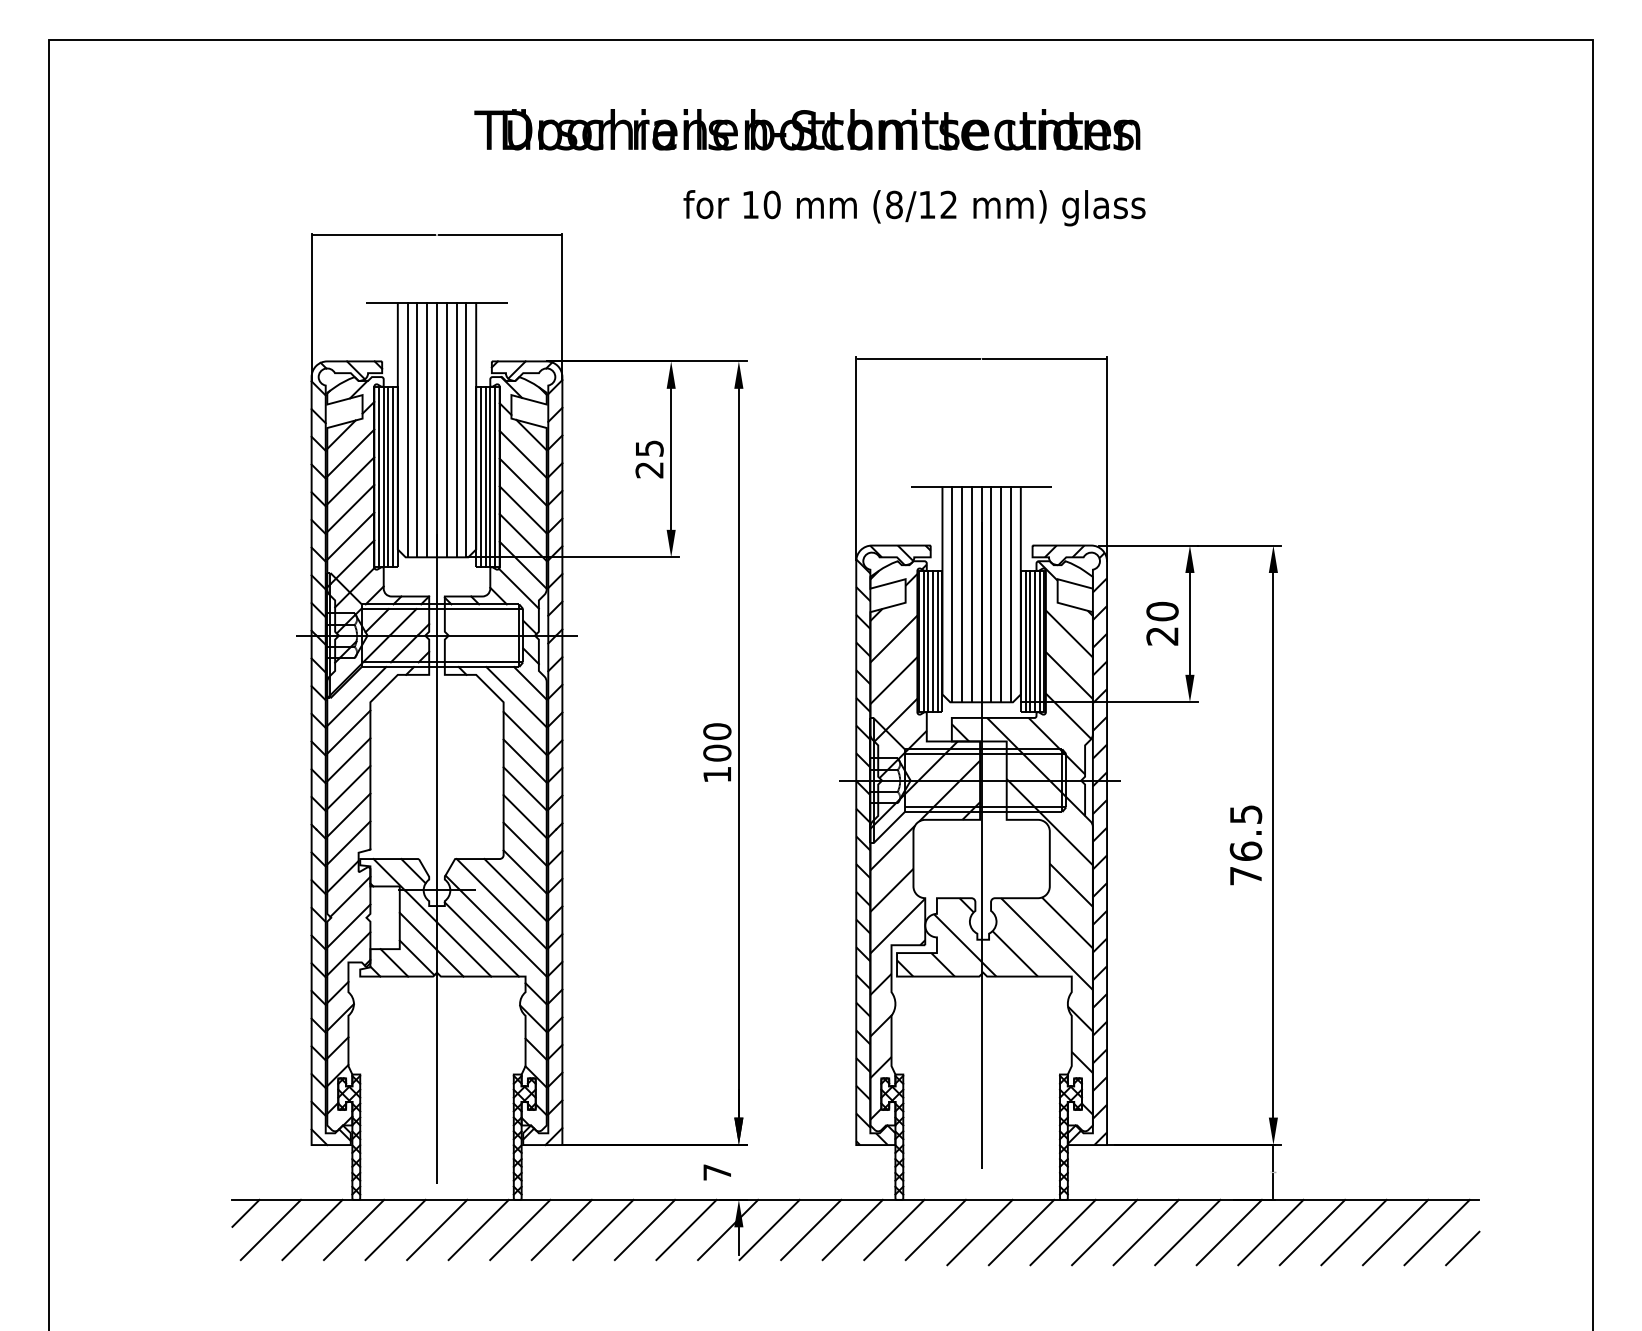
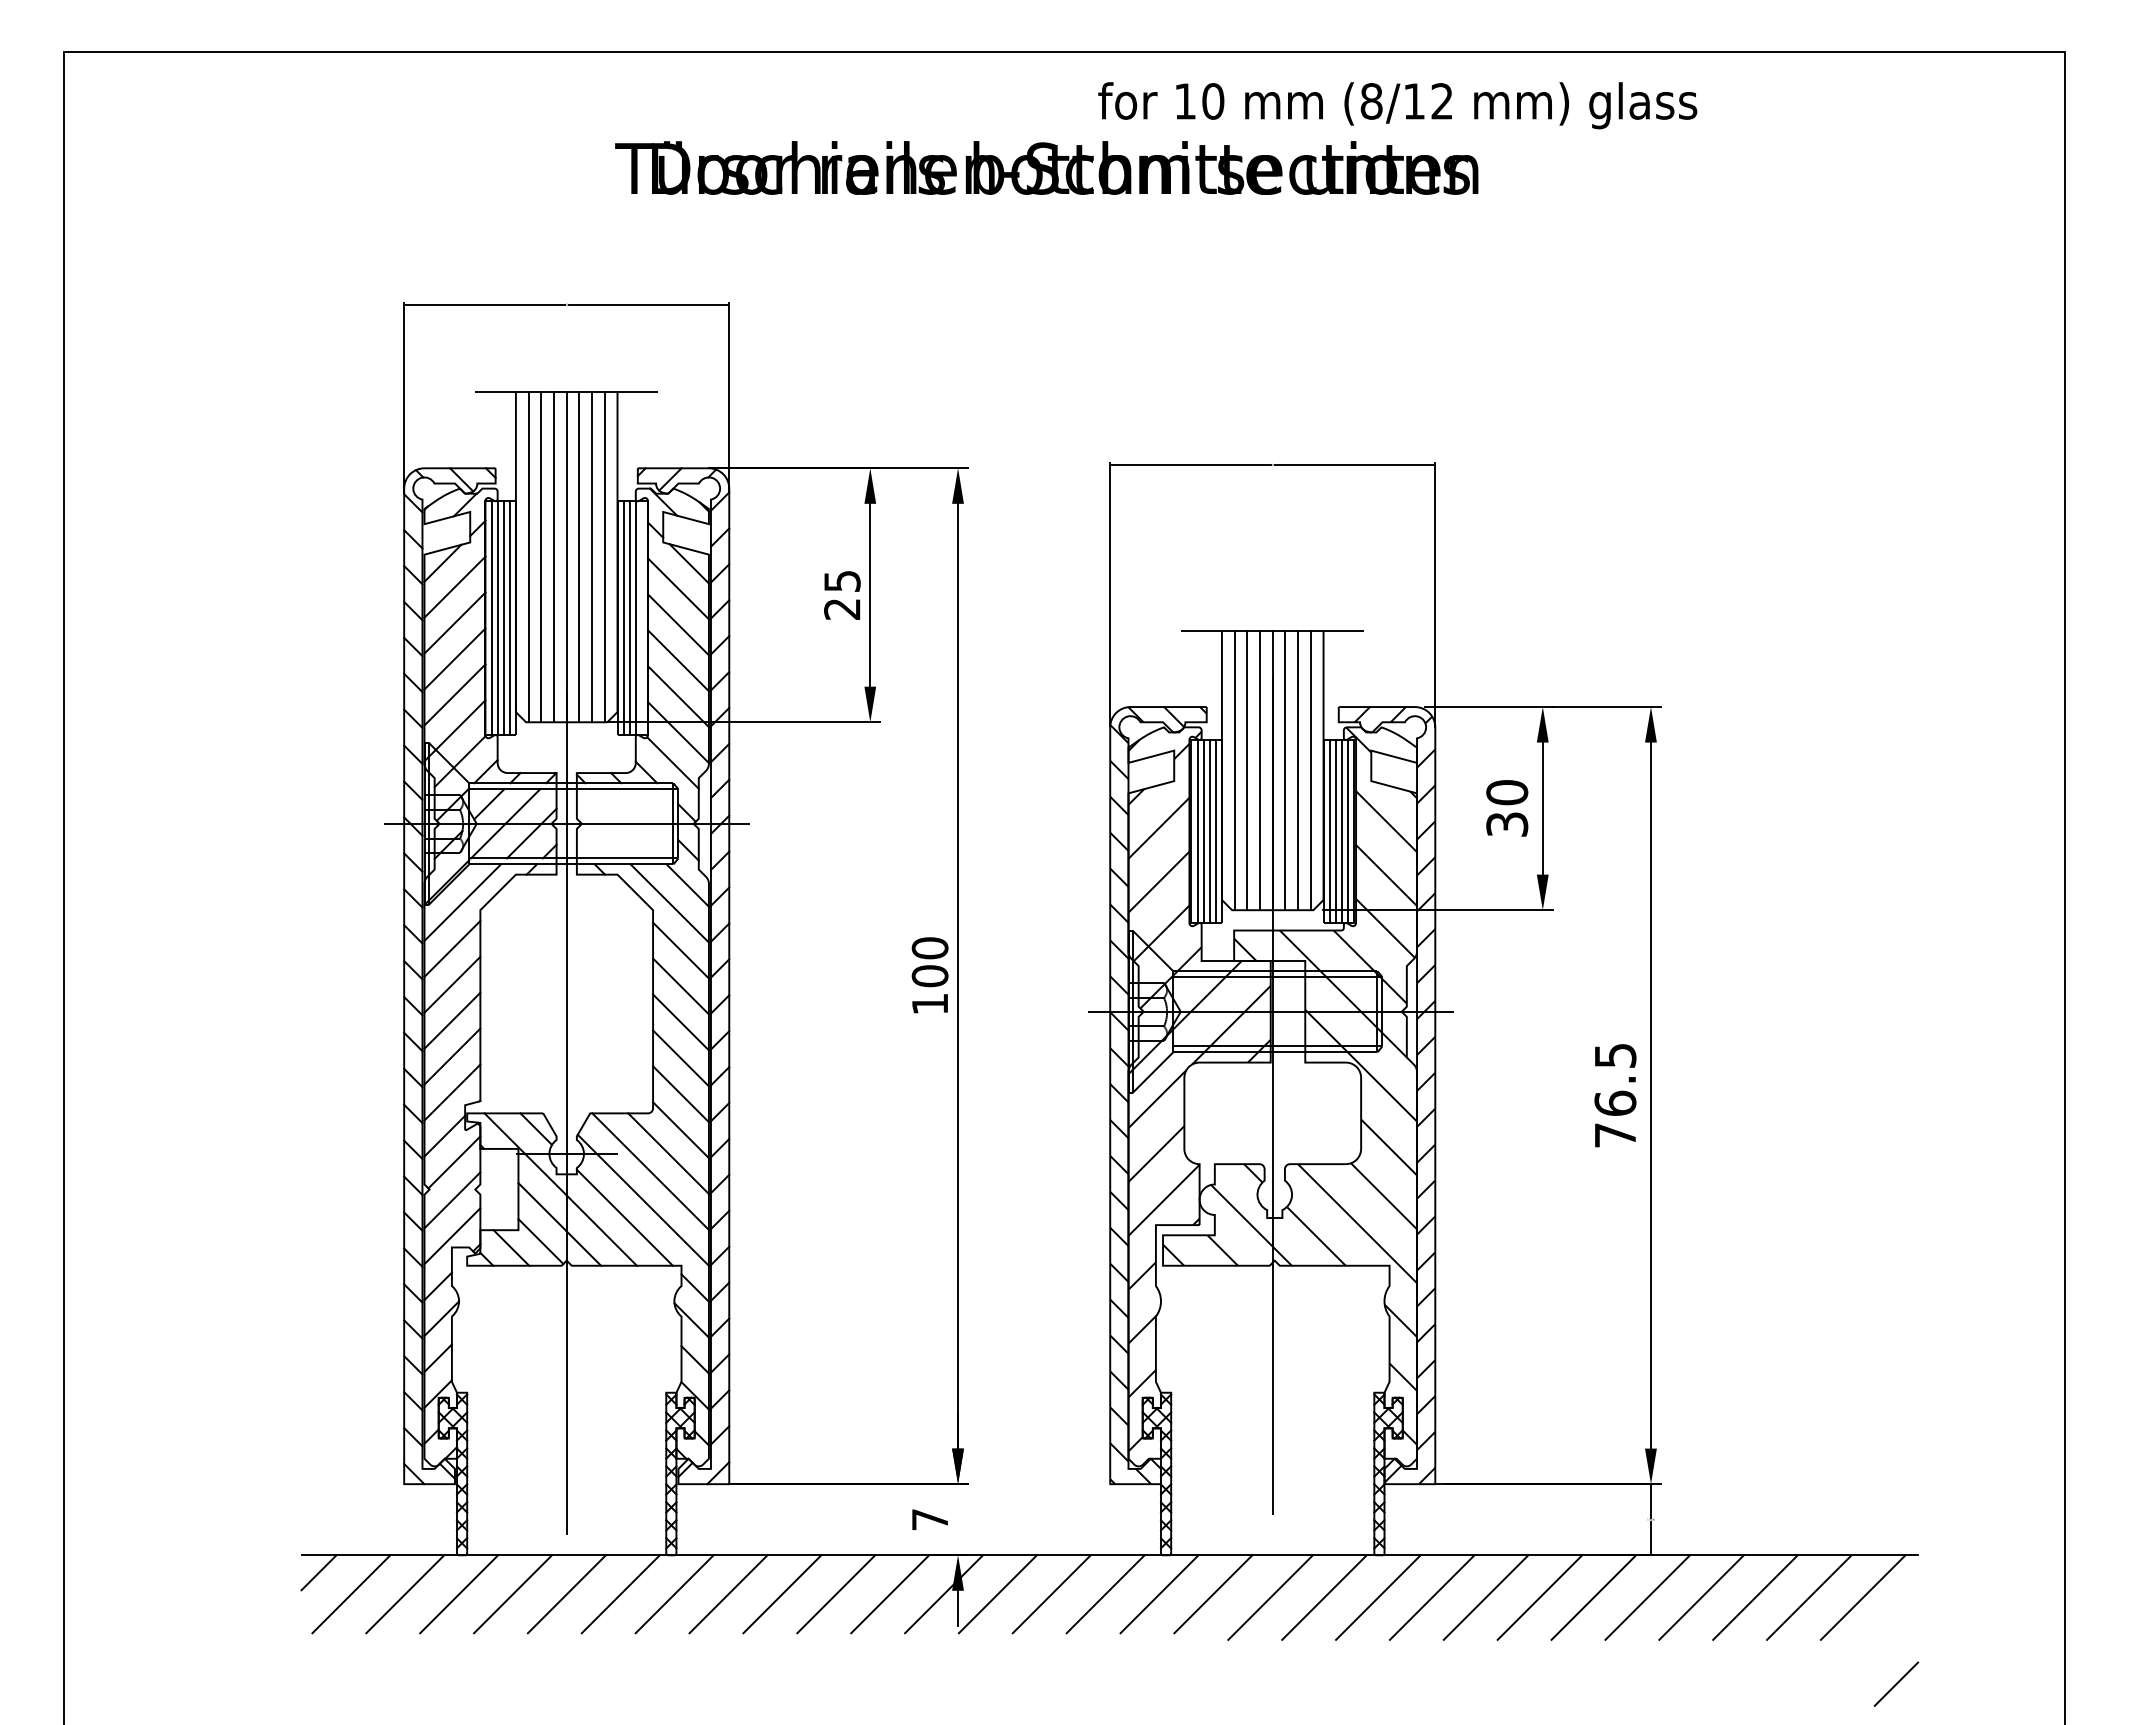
text: (914, 208) -> (1397, 105), moved
line: (494, 476) -> (641, 617), removed
text: (1162, 636) -> (1507, 824), 20 -> 30
line: (1462, 1247) -> (1896, 1683), moved

